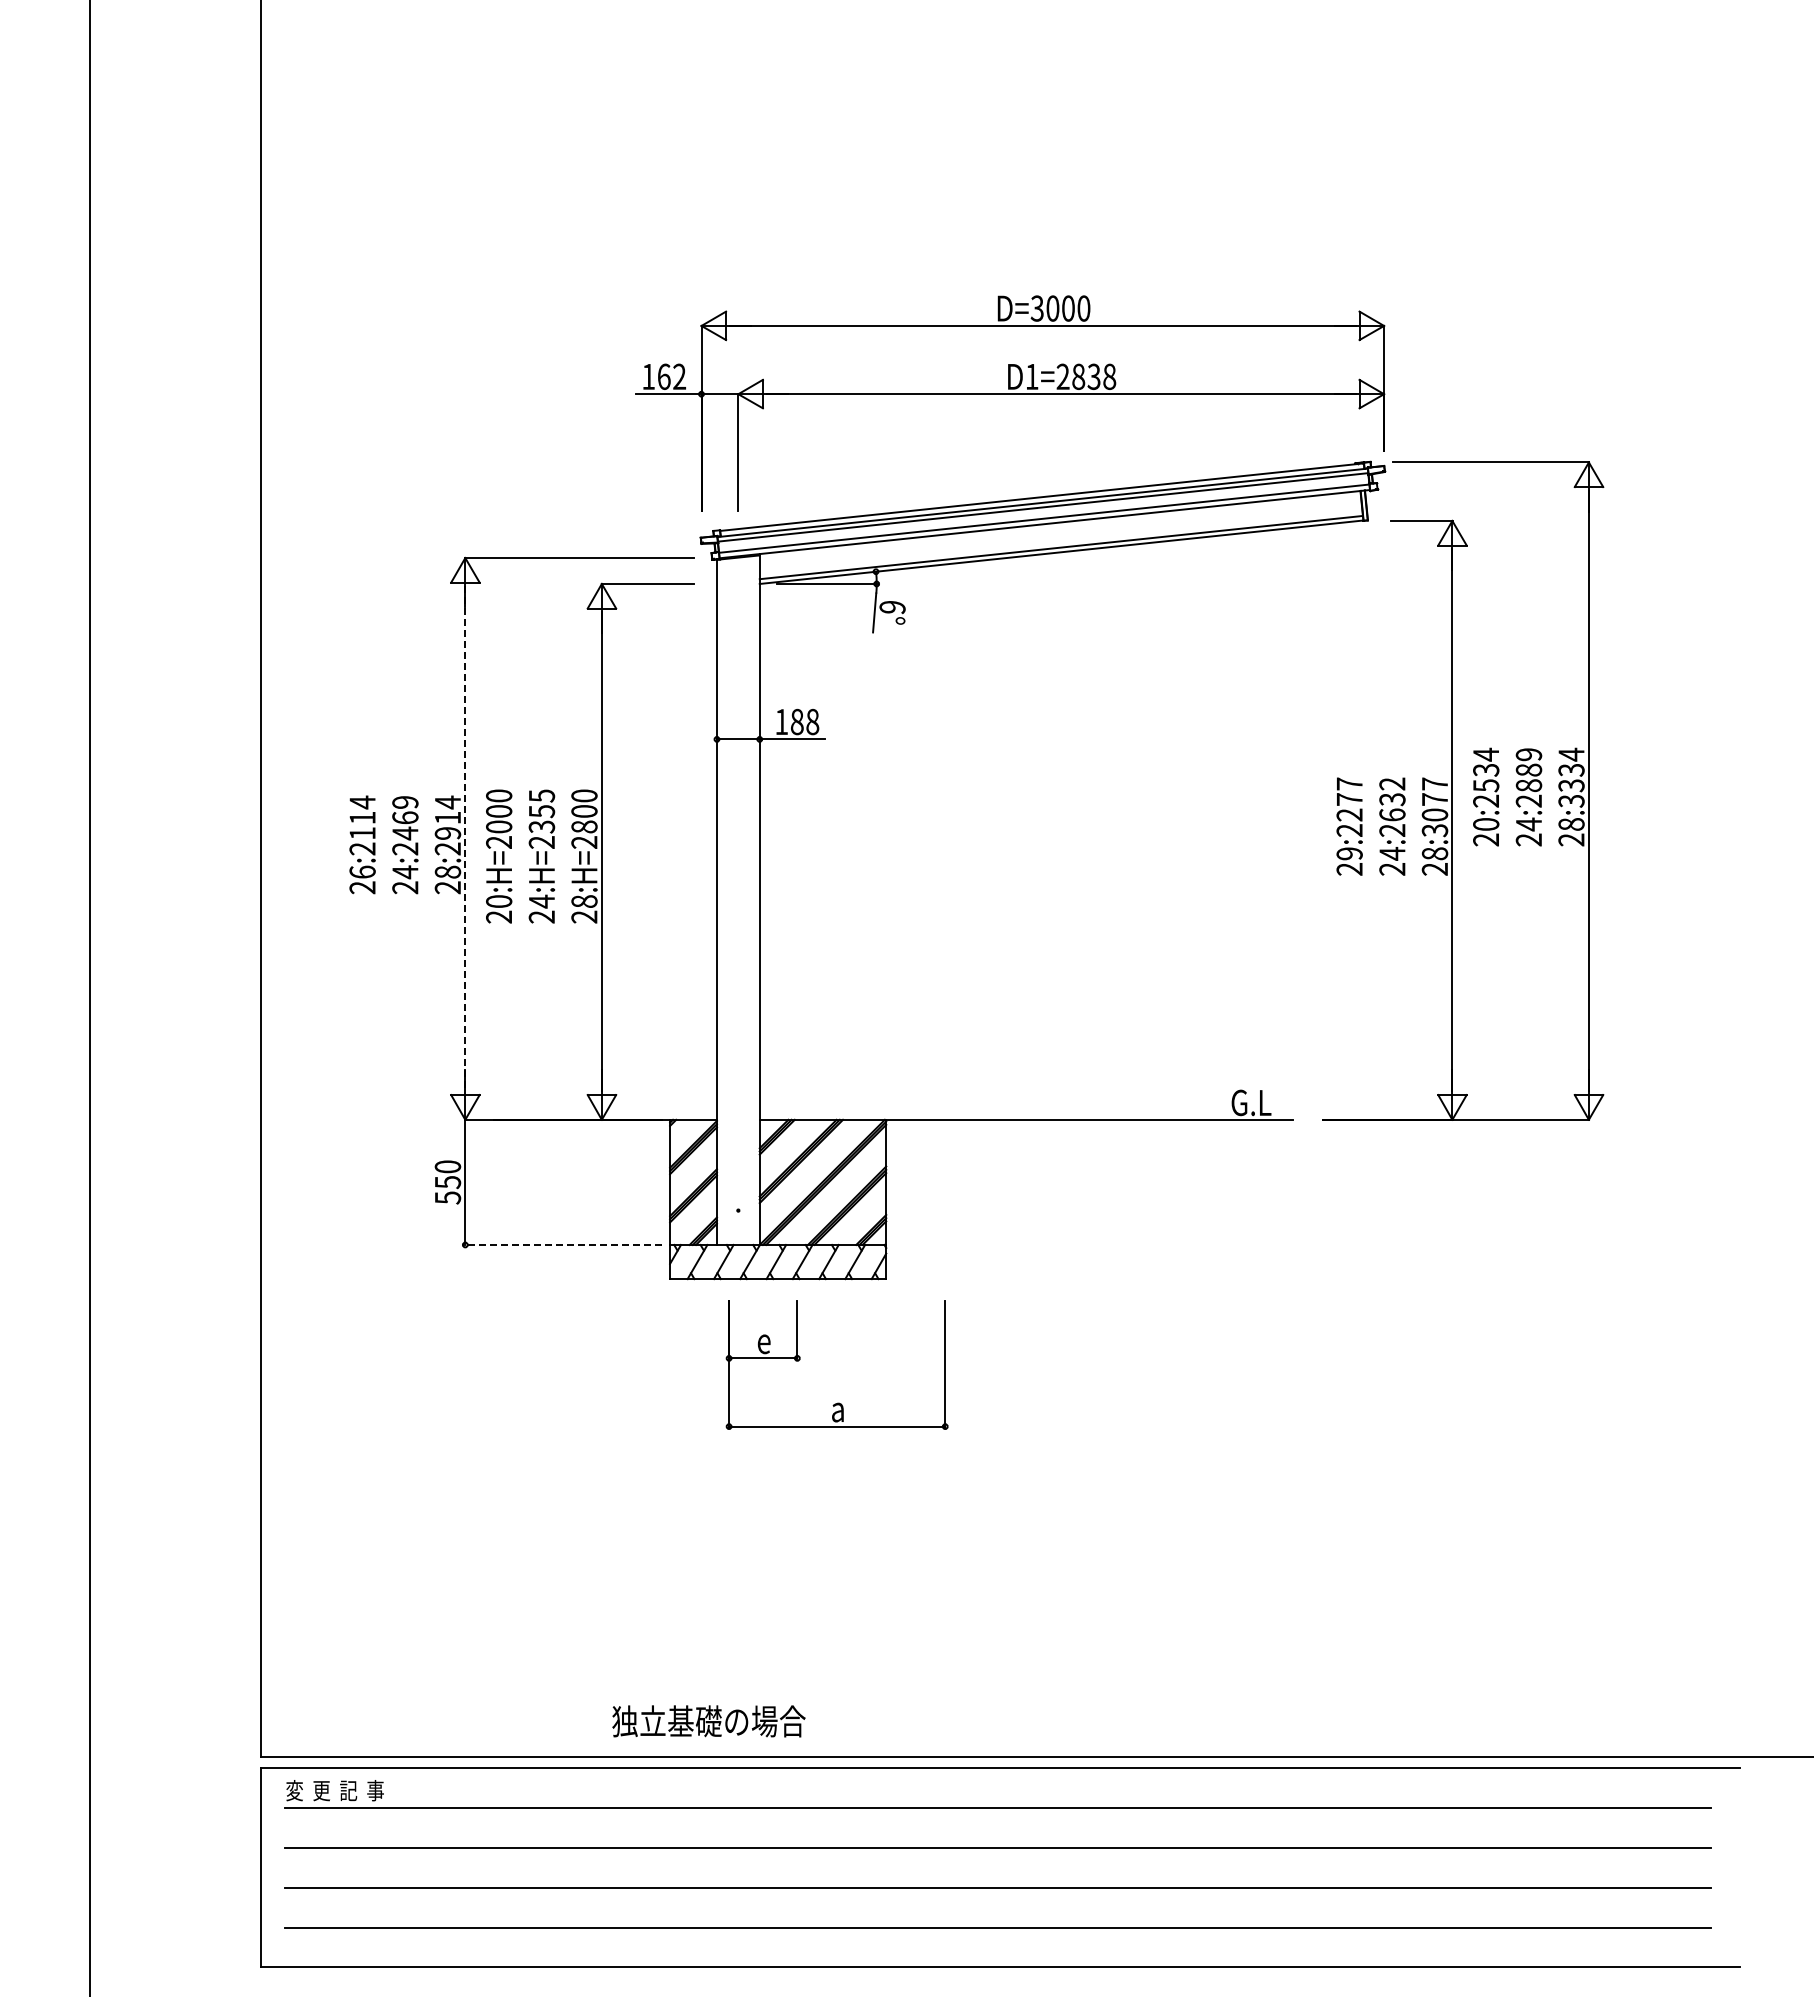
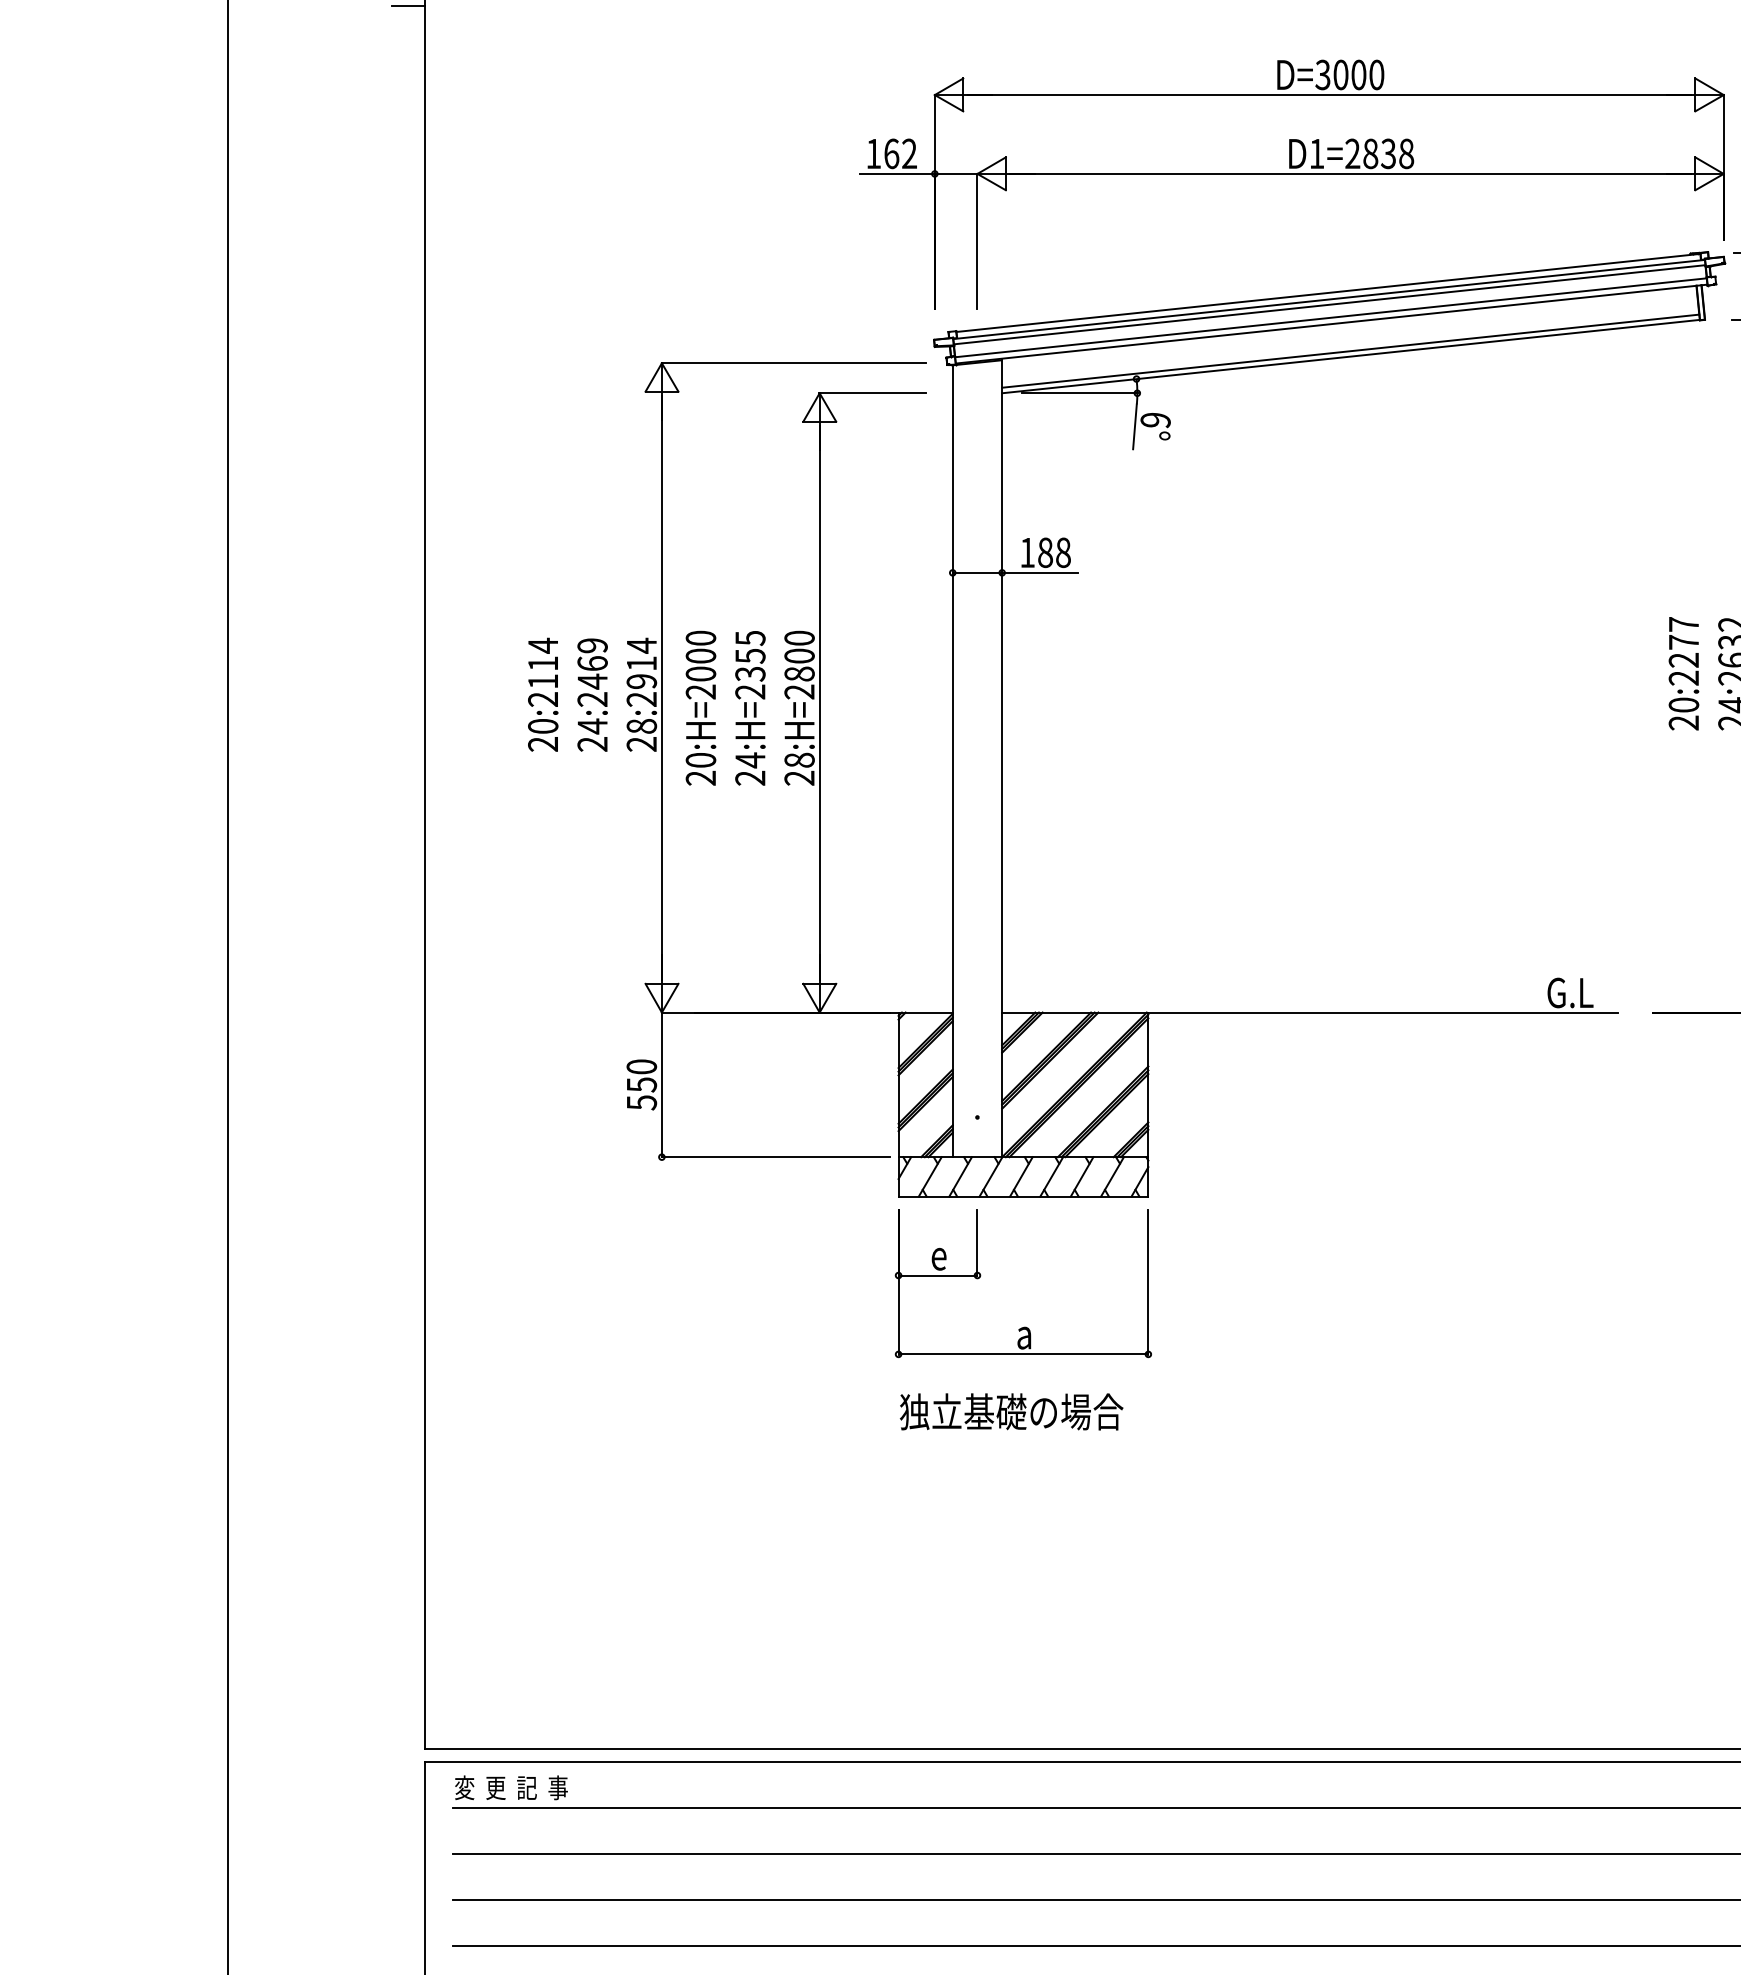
line: (246, 249) -> (409, 6), added
line: (465, 839) -> (662, 688), dashed -> solid
text: (1349, 853) -> (1683, 704), 29:2277 -> 20:2277
text: (362, 871) -> (543, 725), 26:2114 -> 20:2114
line: (563, 1244) -> (775, 1156), dashed -> solid
part: (800, 1359) -> (981, 1276), moved
text: (708, 1721) -> (1011, 1412), moved

